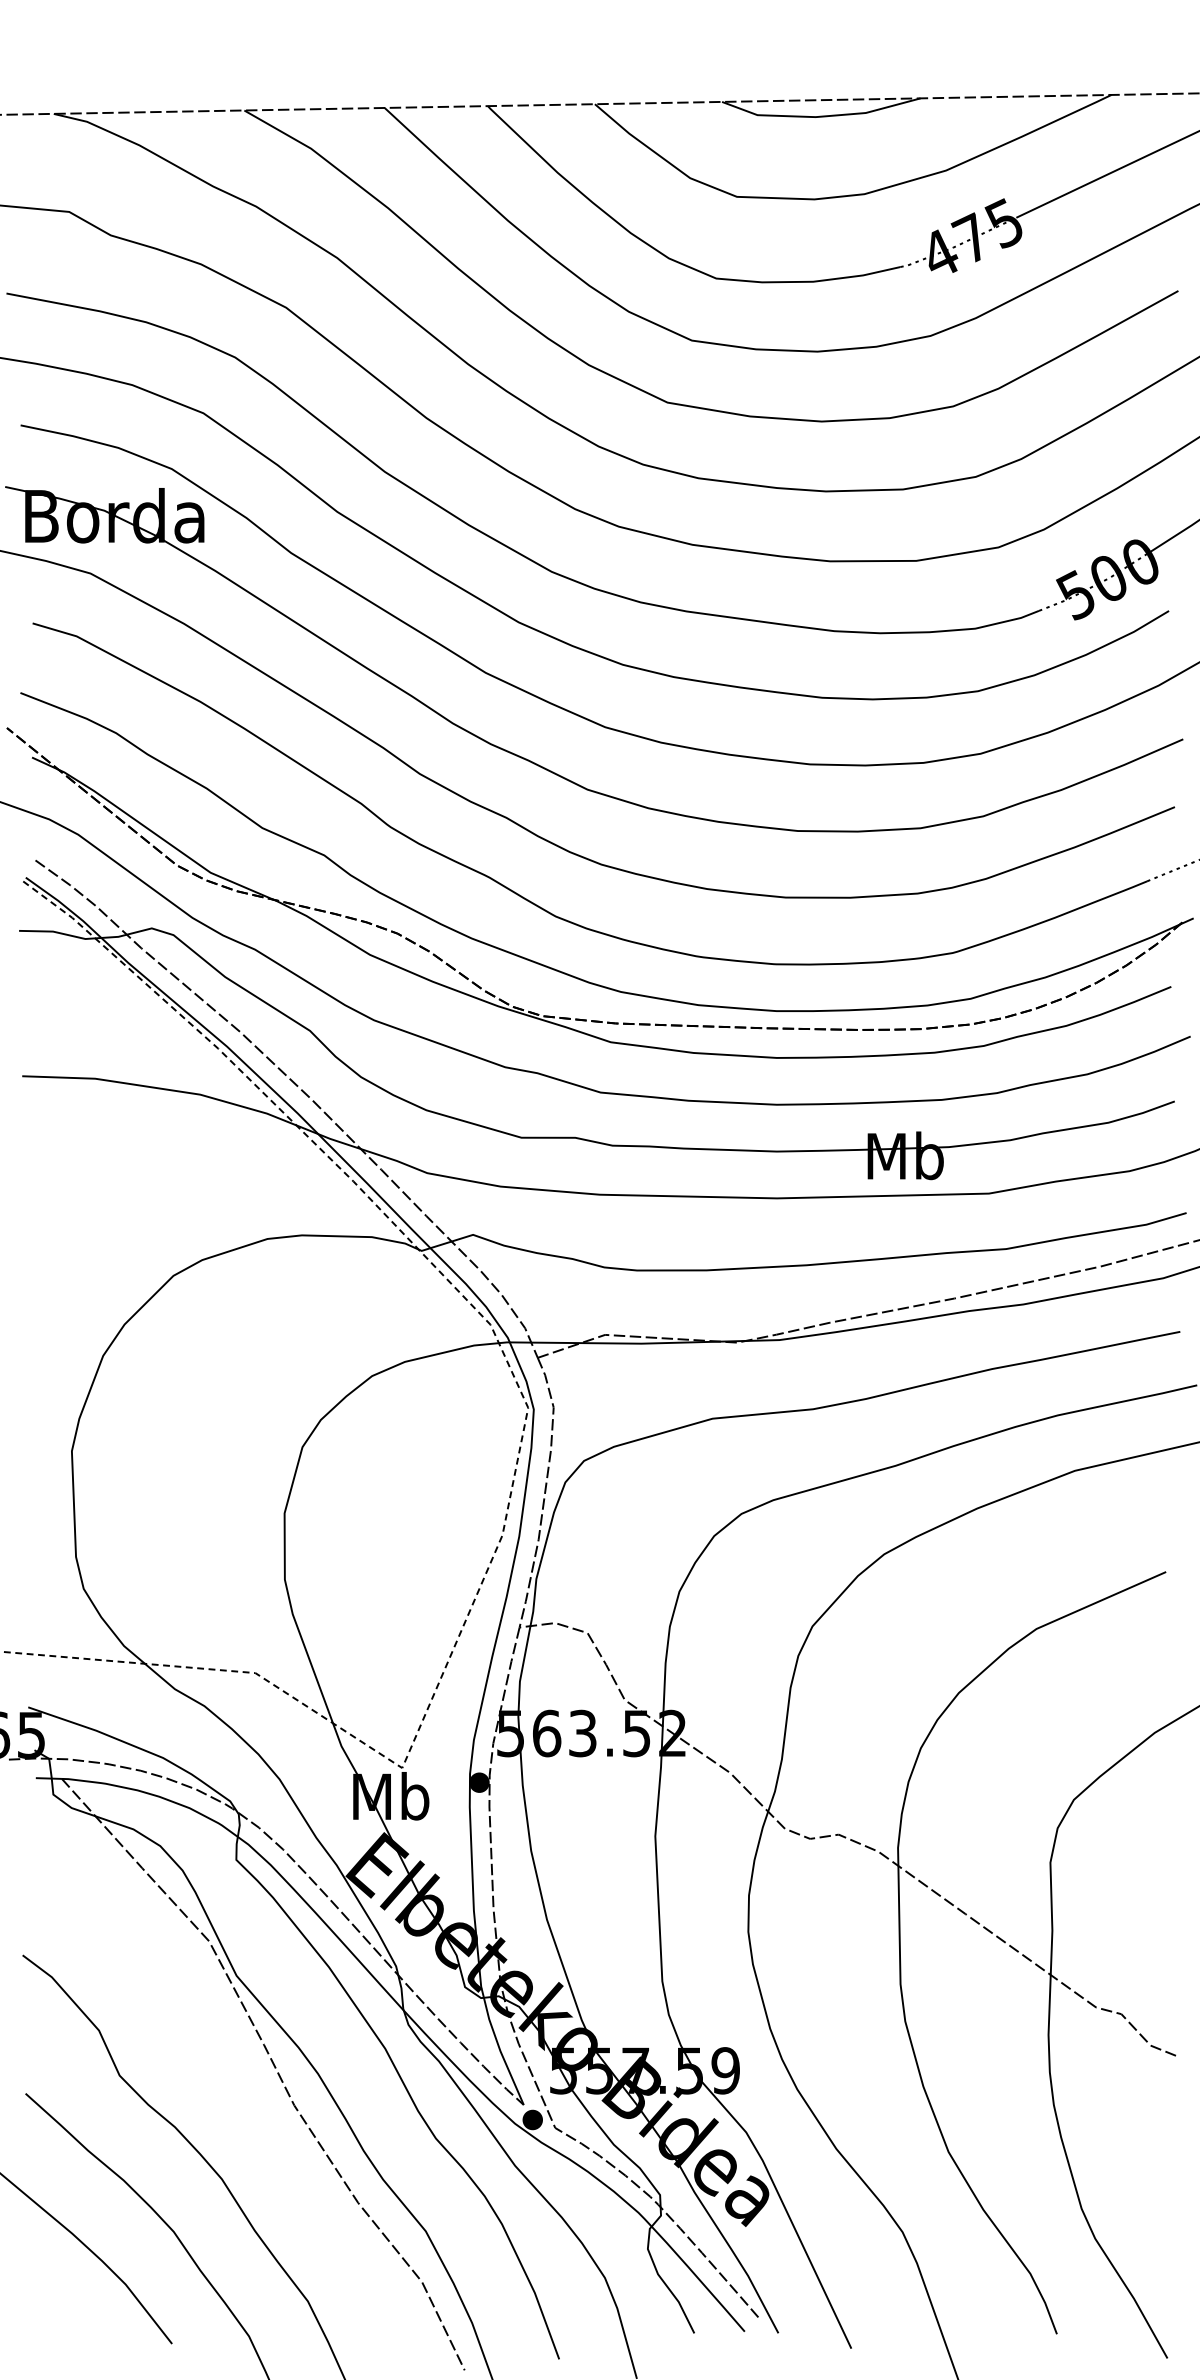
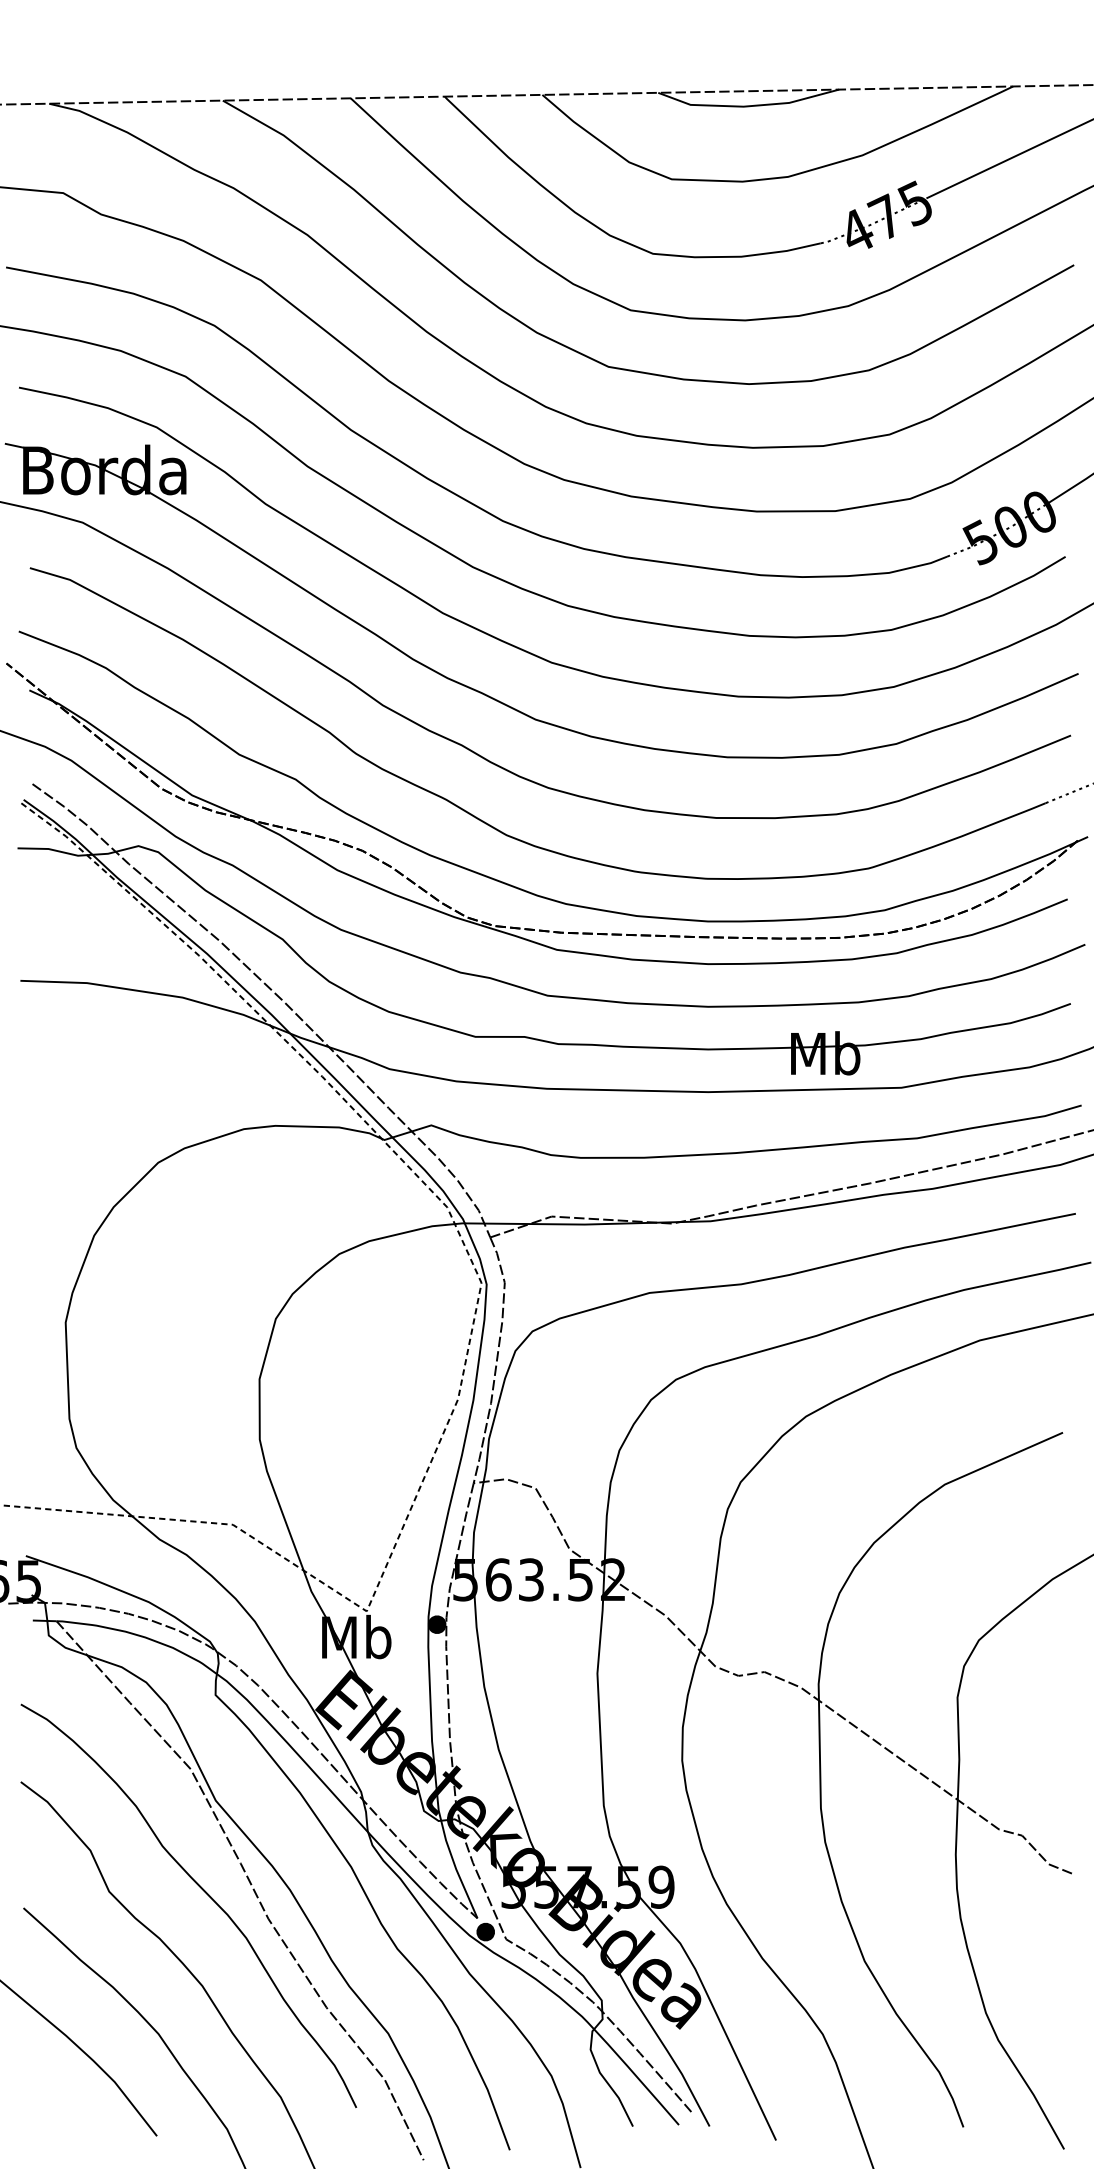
curve: (222, 2074) -> (202, 1890), added

